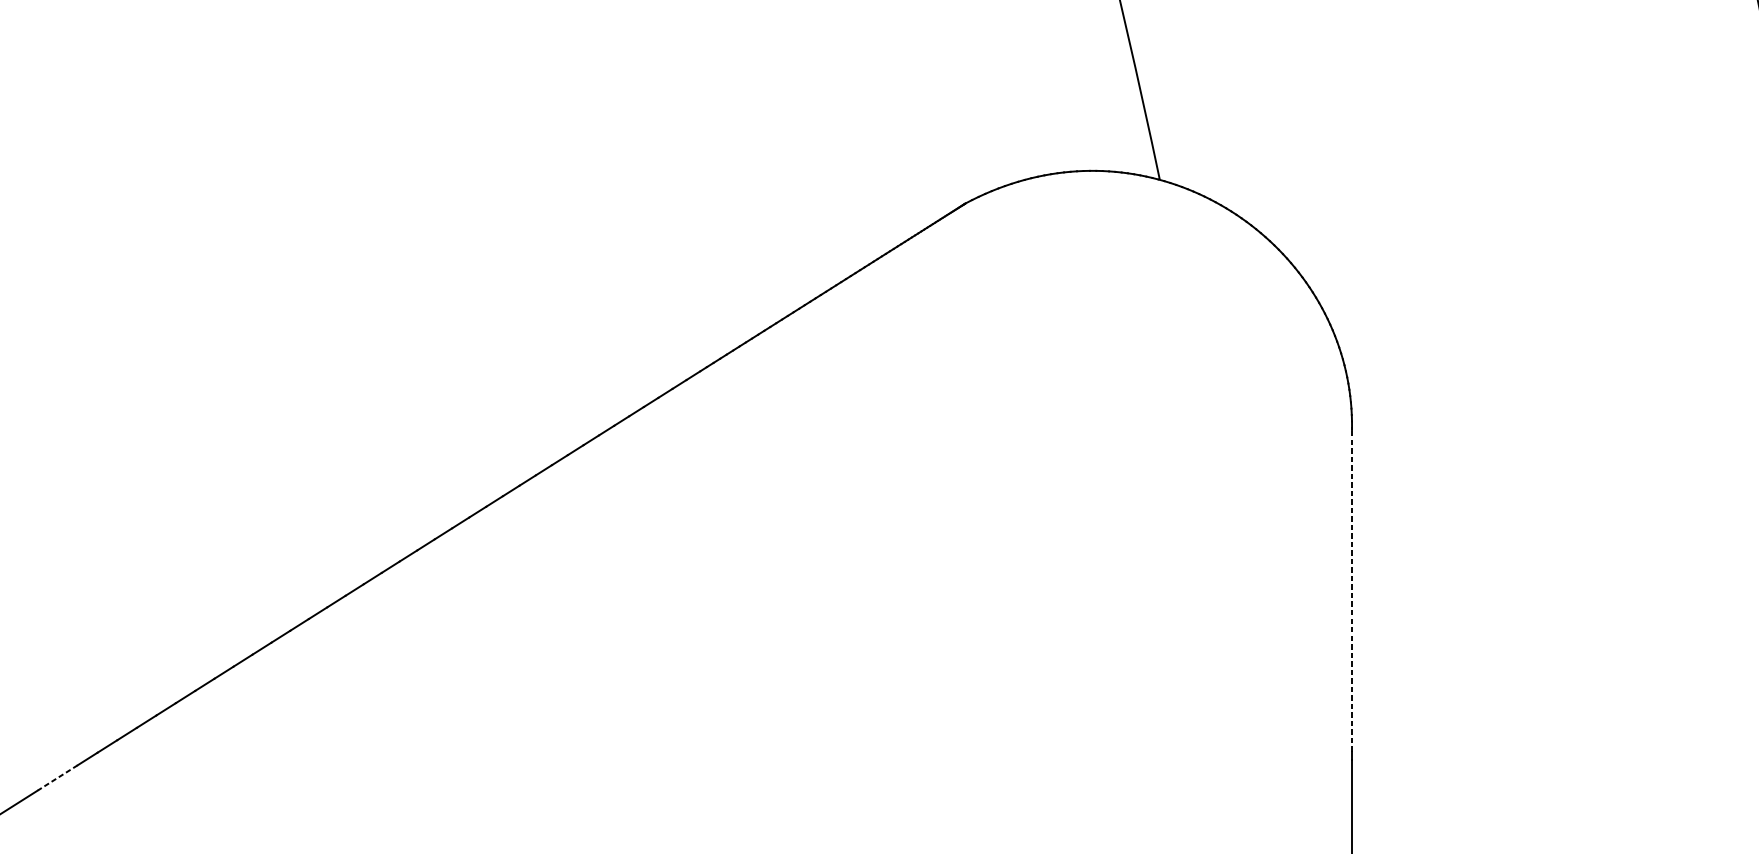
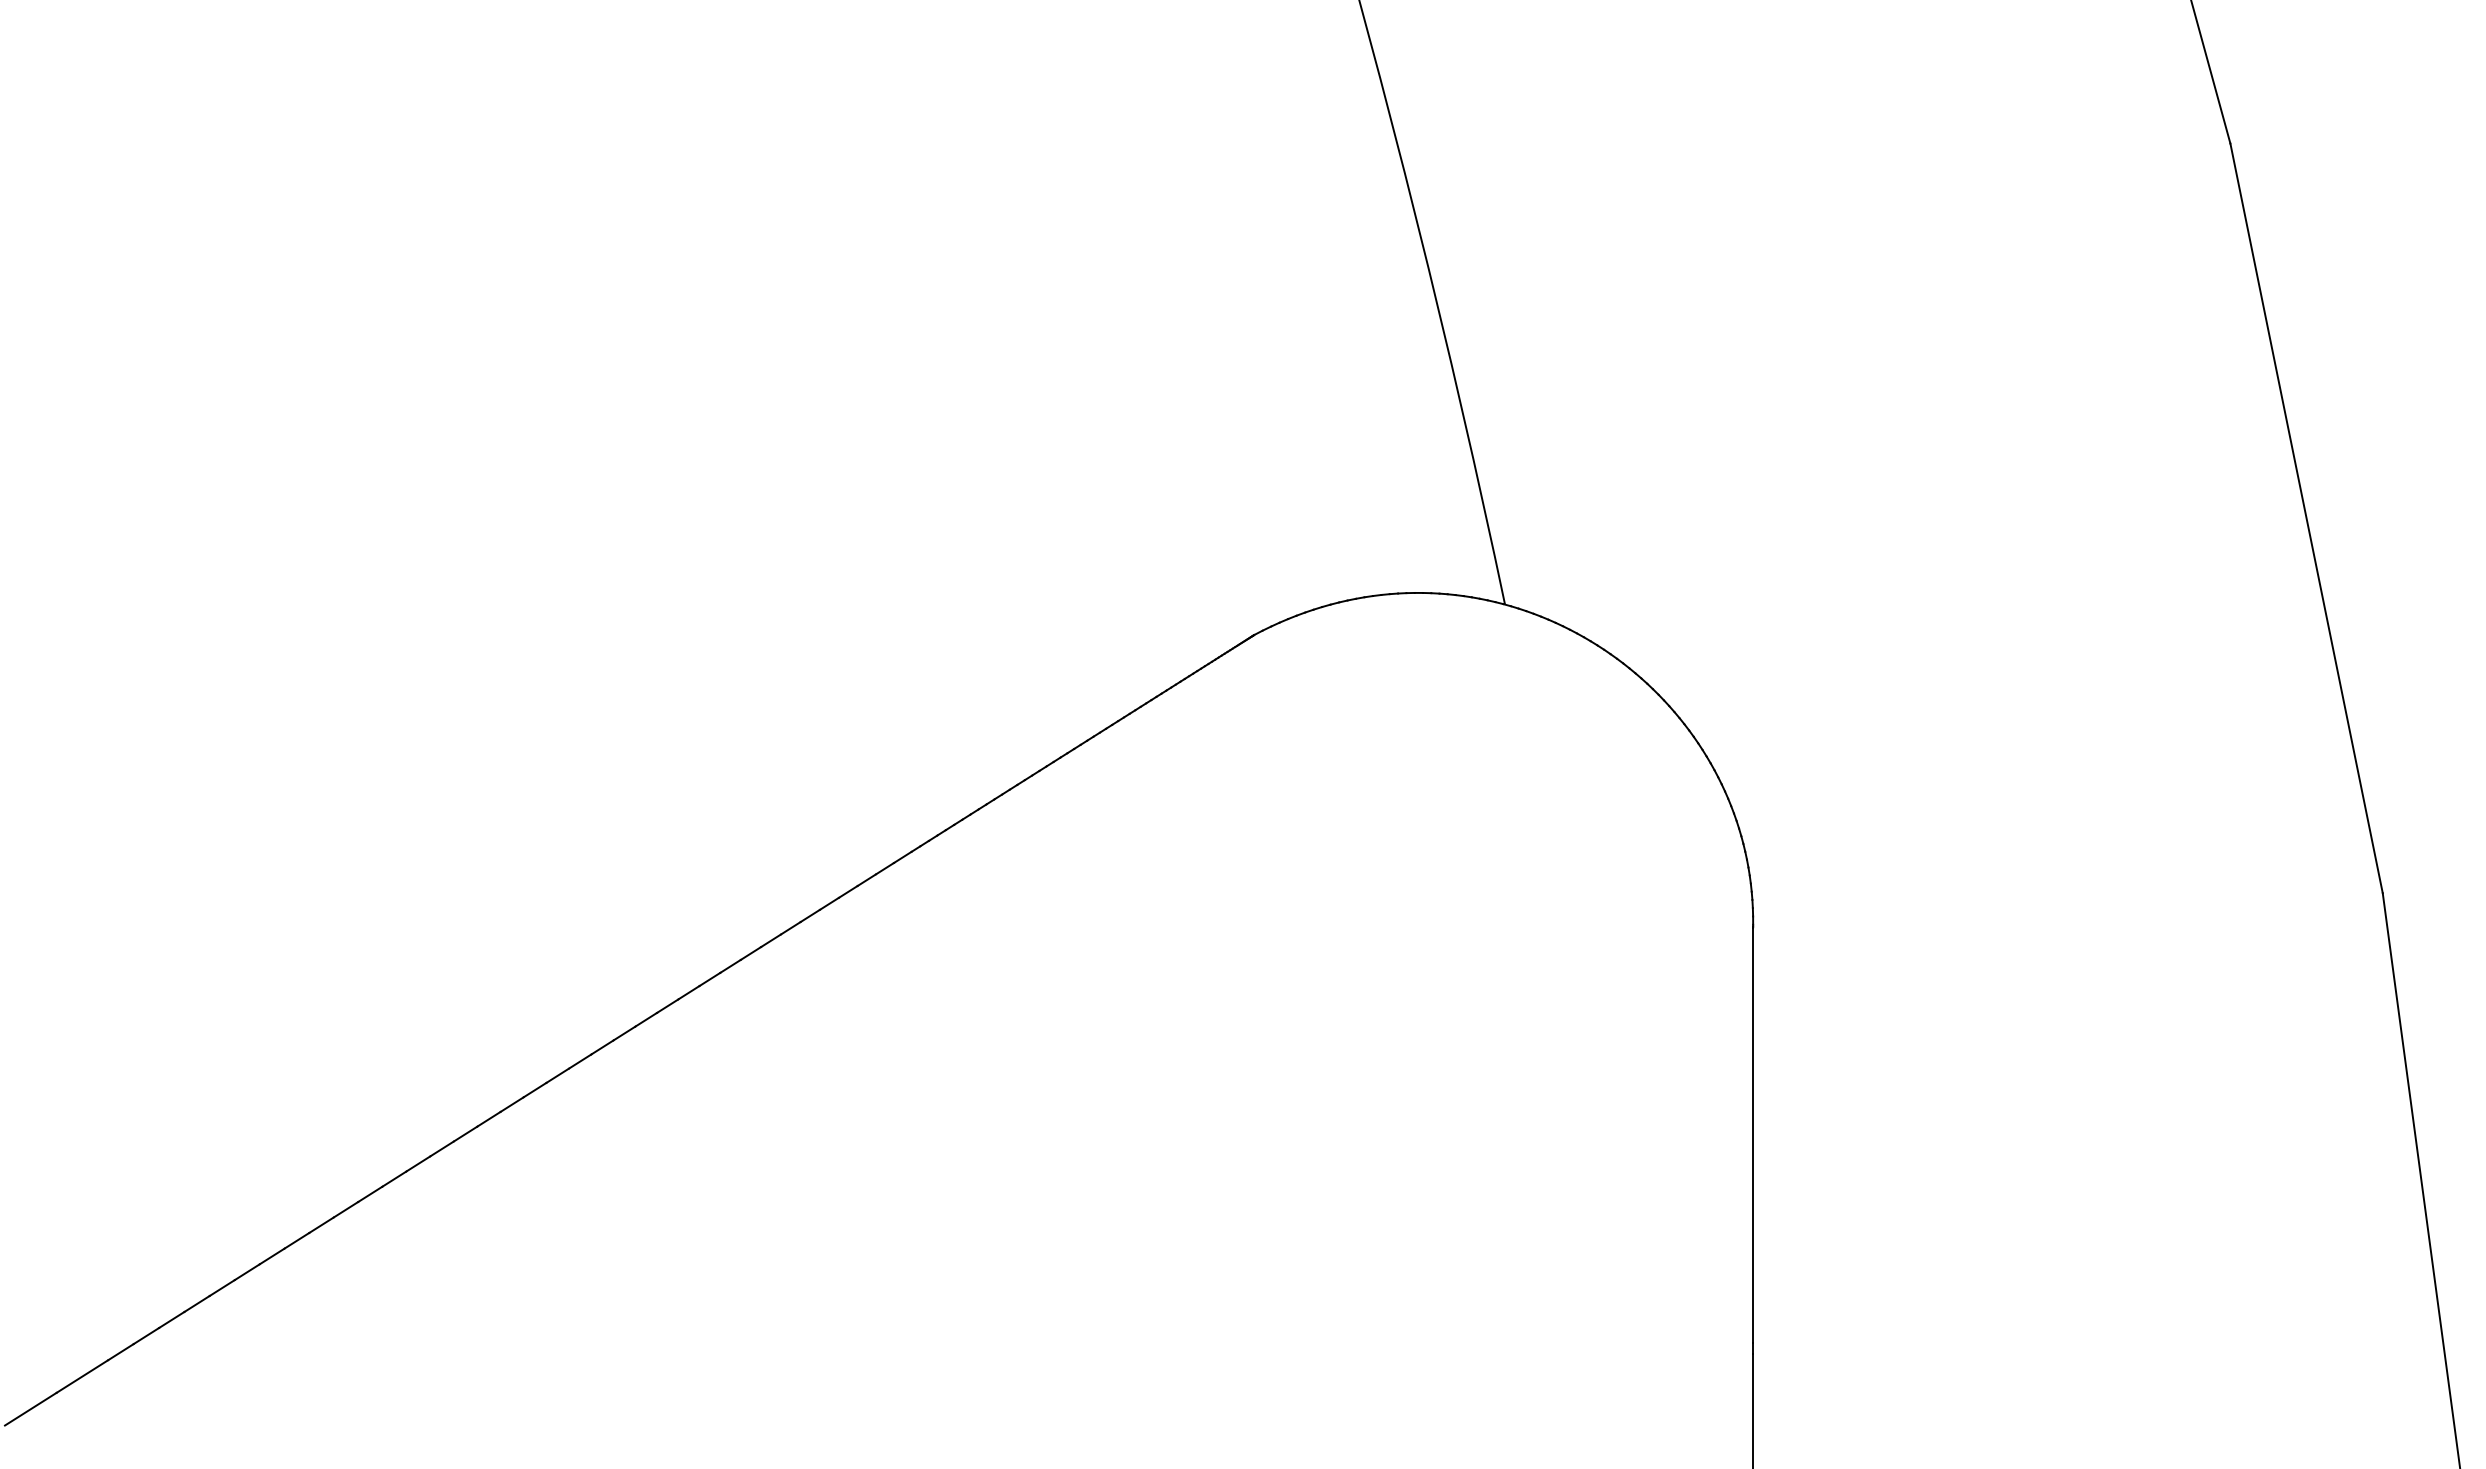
line: (1352, 591) -> (1753, 1135), dashed -> solid
line: (57, 777) -> (81, 1376), dashed -> solid

